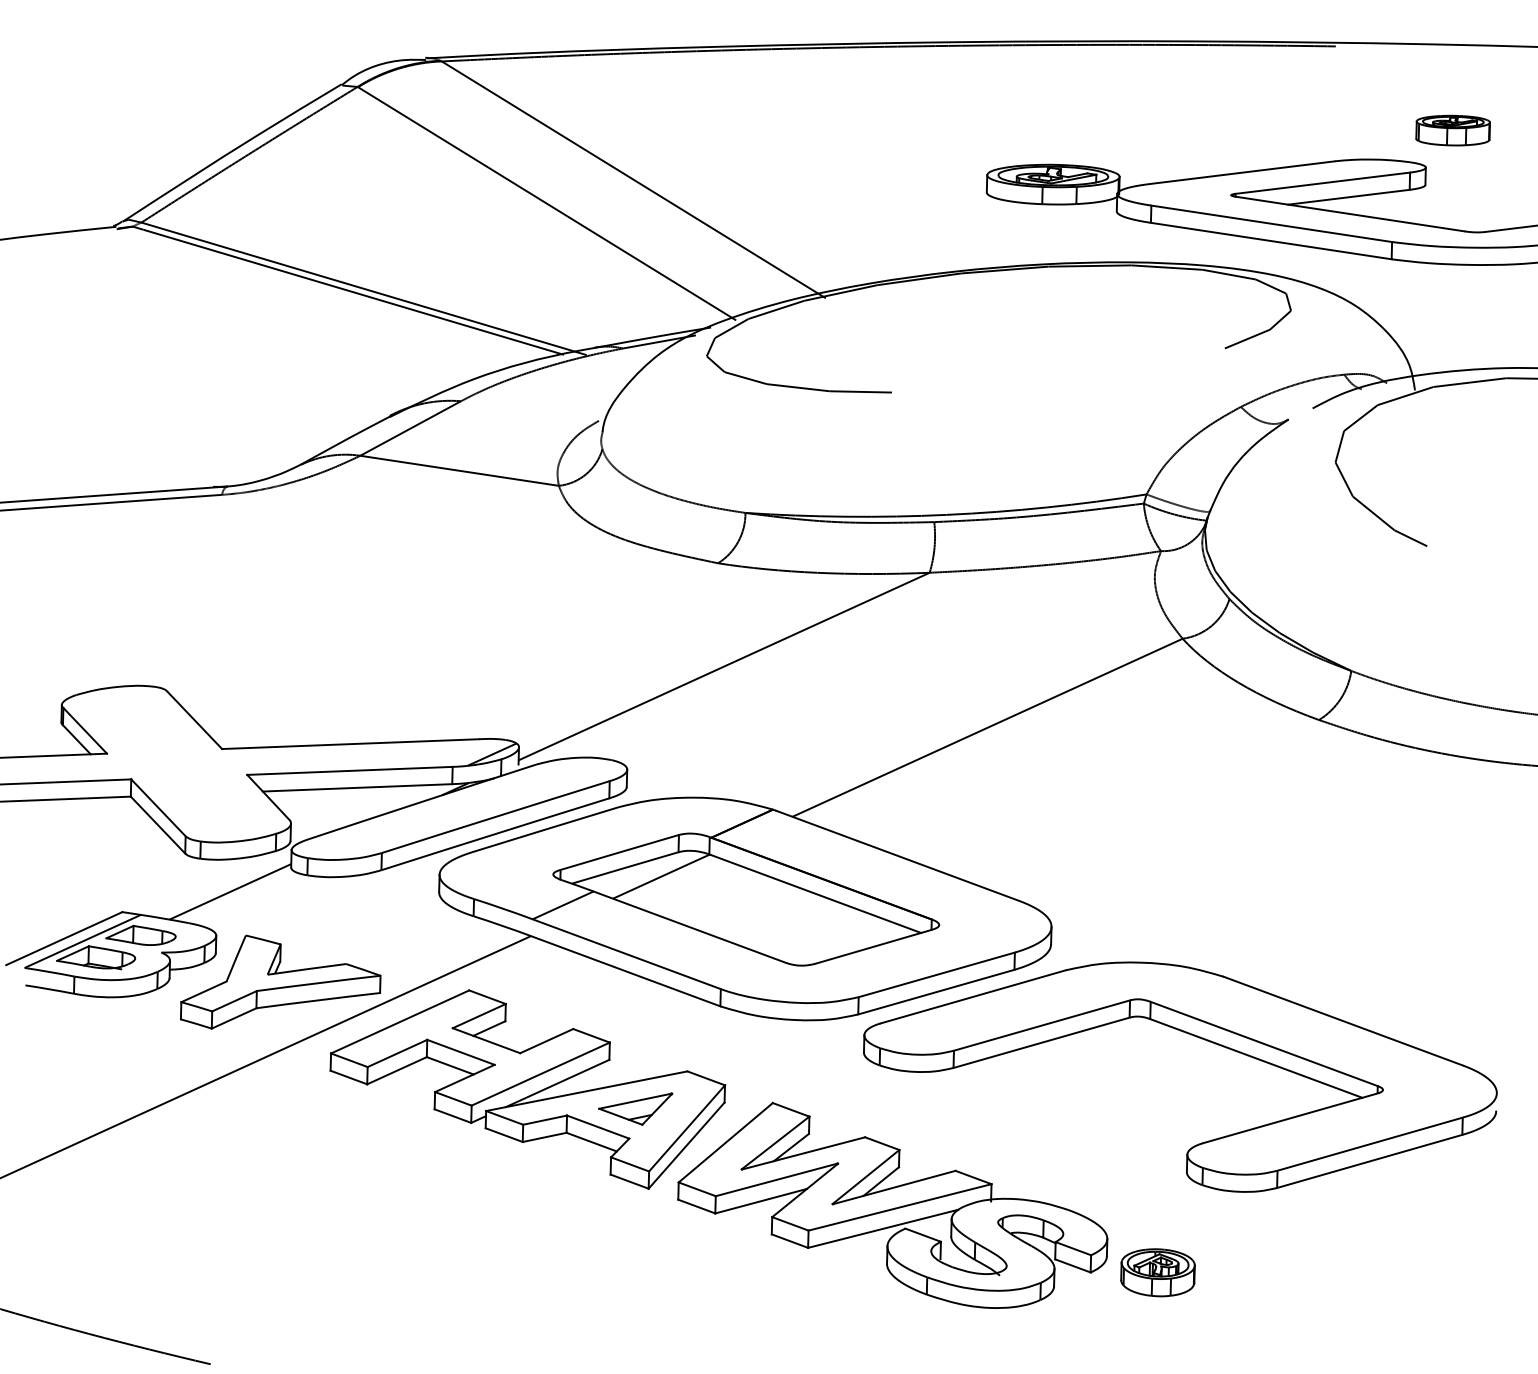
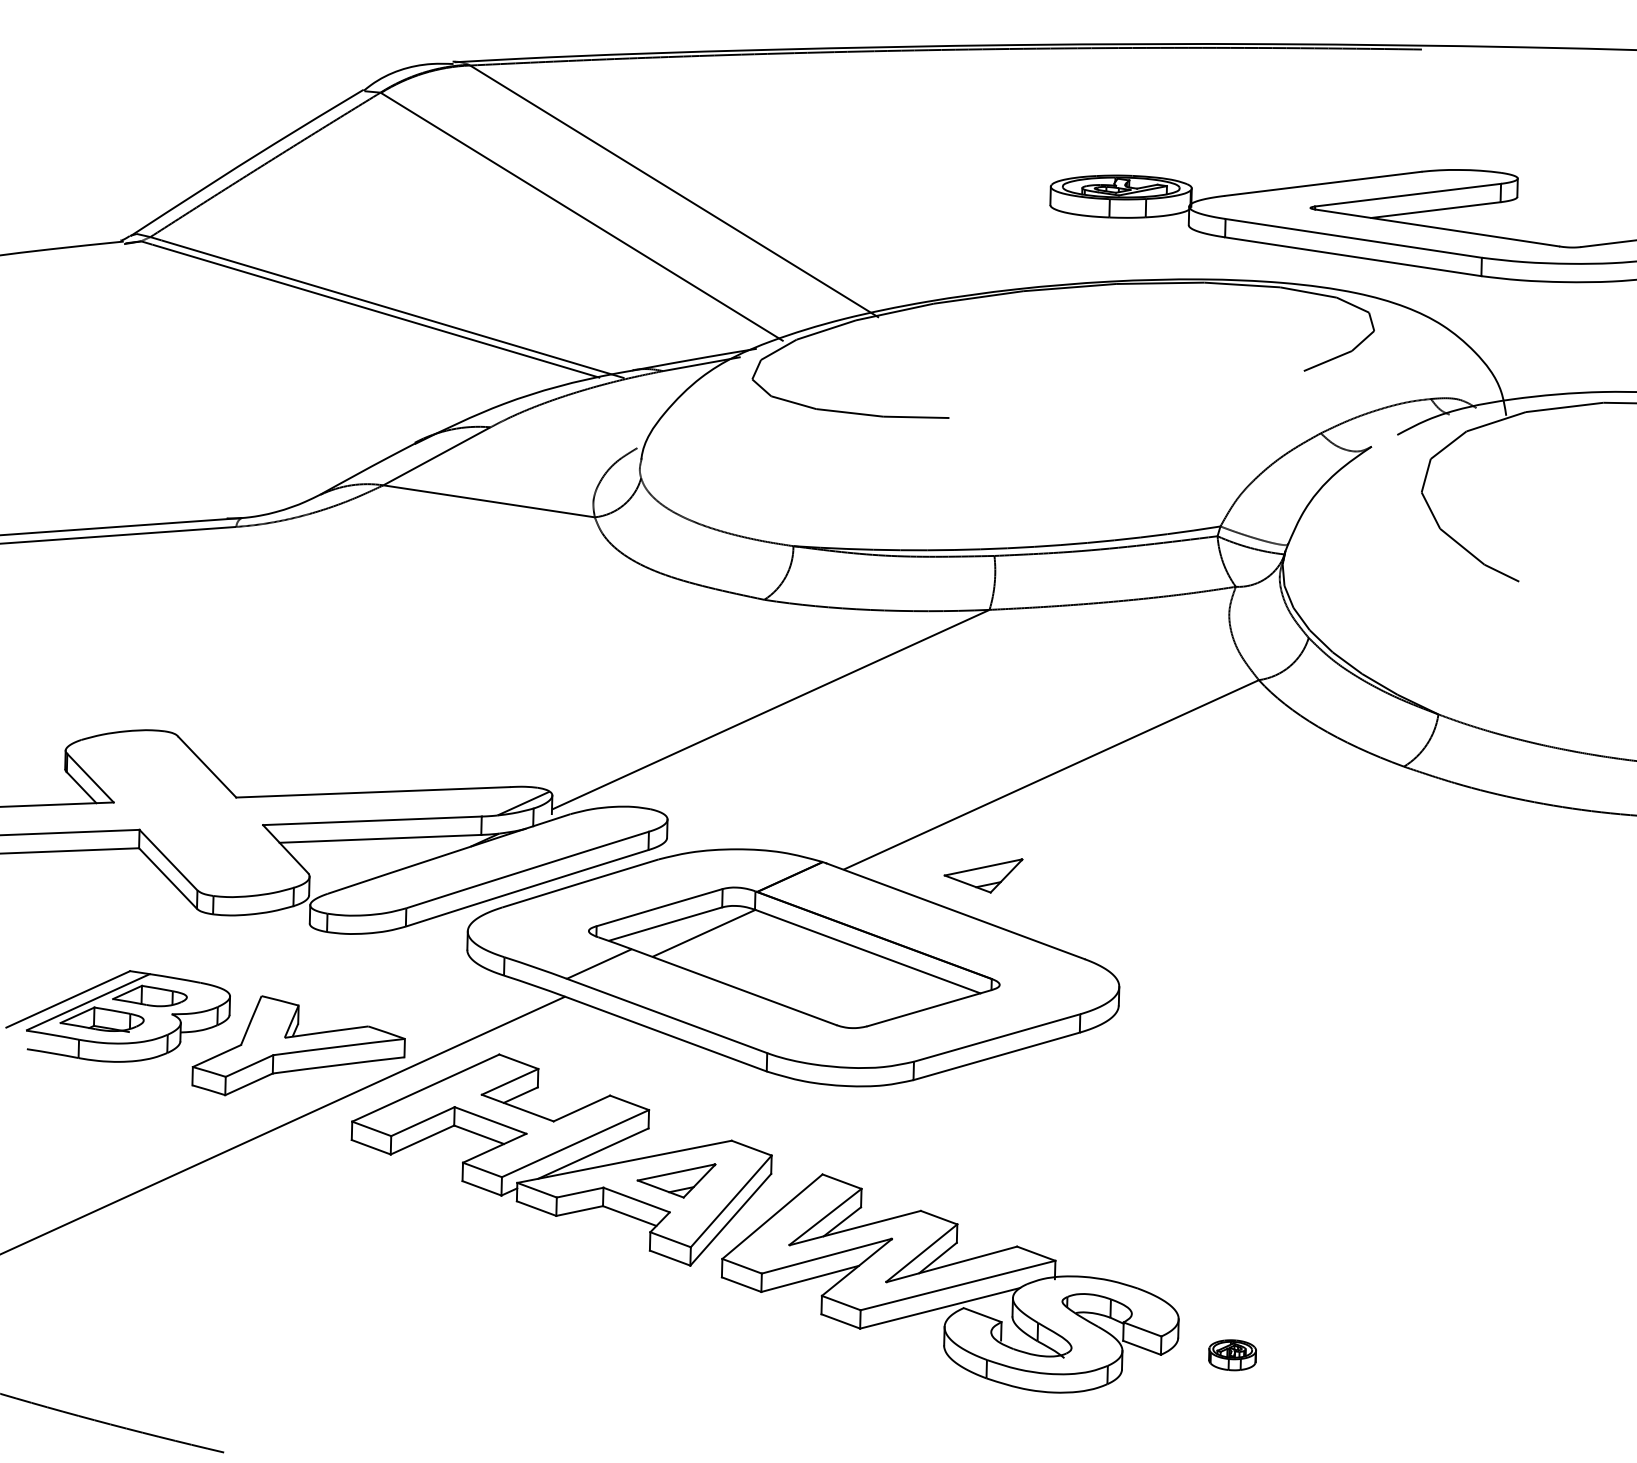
part: (1452, 129) -> (1546, 138), removed
part: (923, 822) -> (983, 875), added
line: (229, 891) -> (244, 949), removed
part: (1193, 1036) -> (1270, 1103), removed
part: (1157, 1273) -> (1232, 1355), size x0.6

